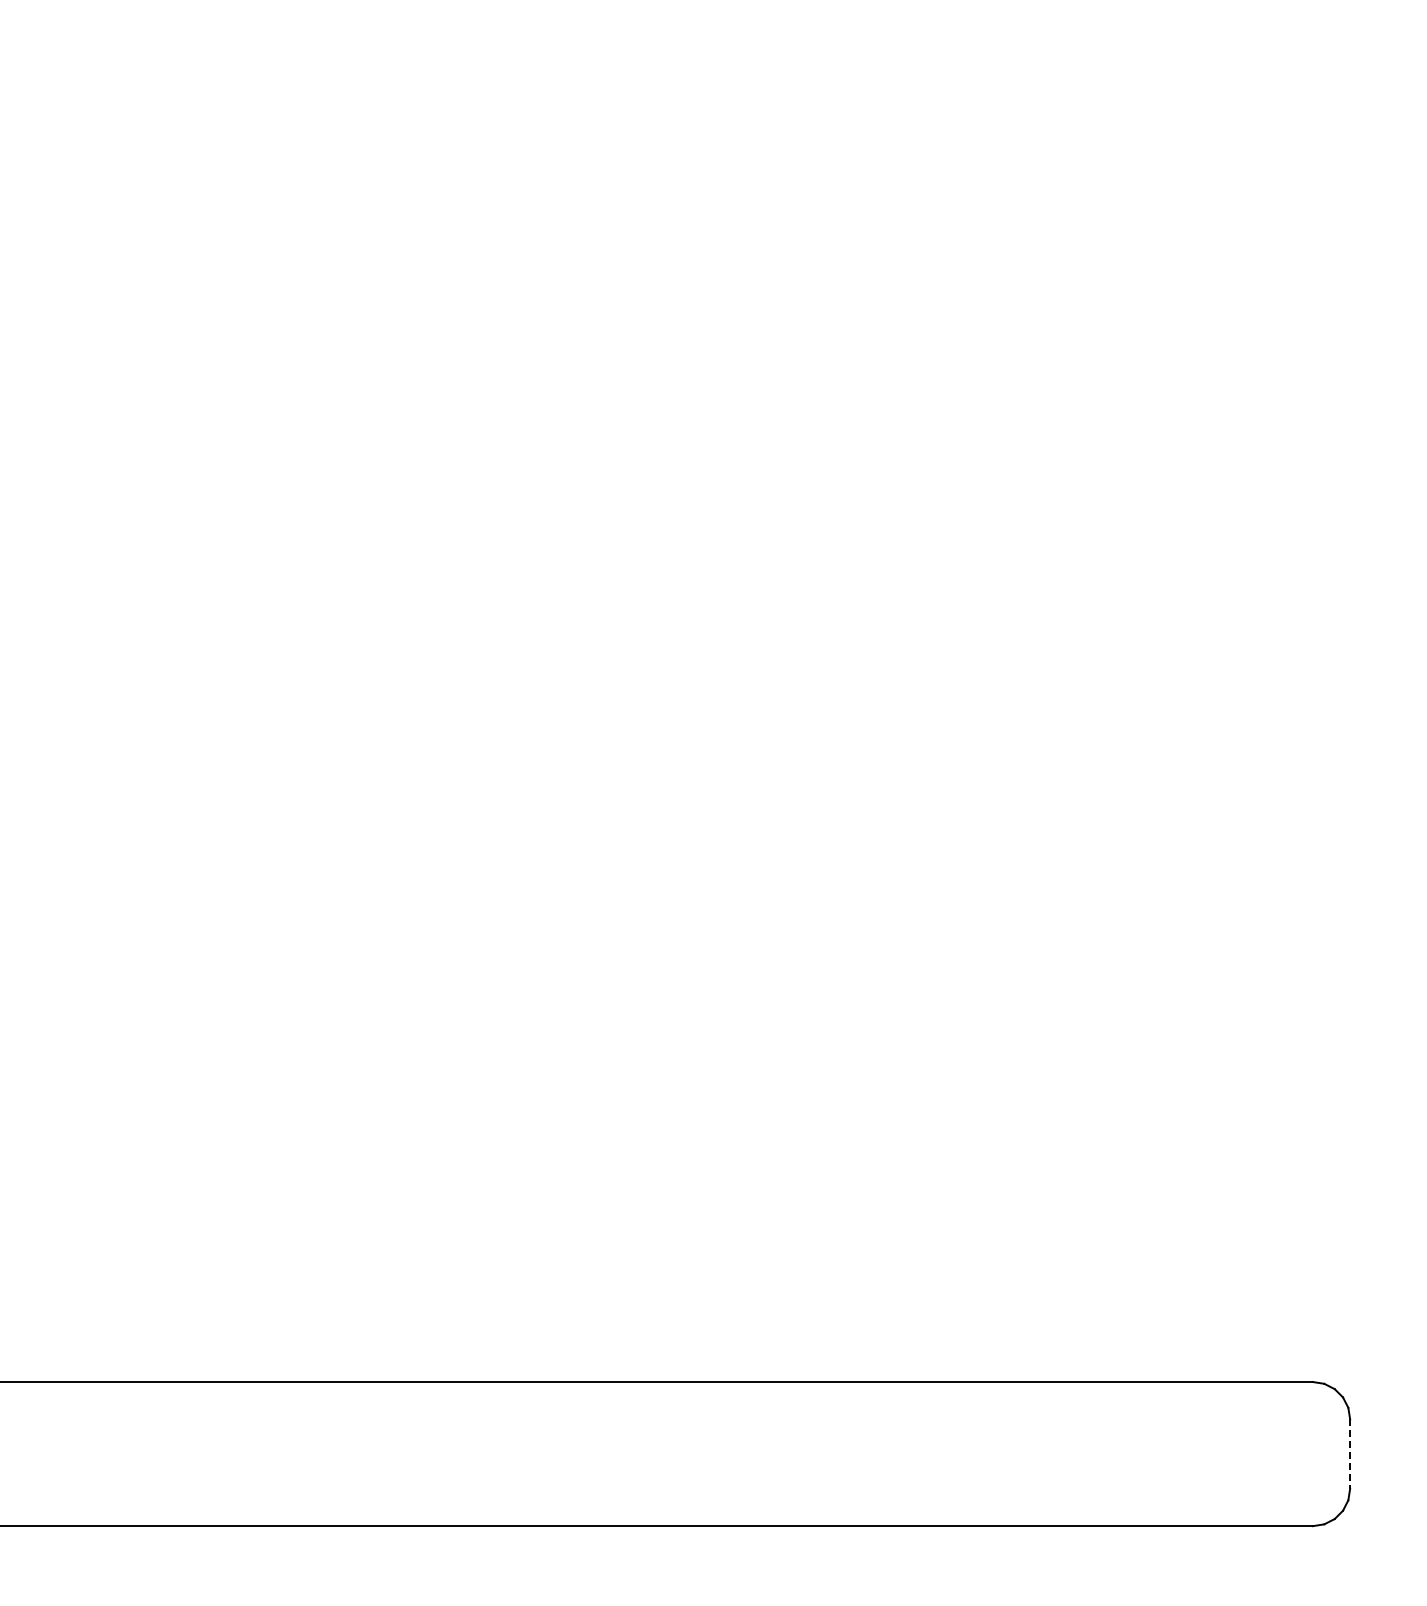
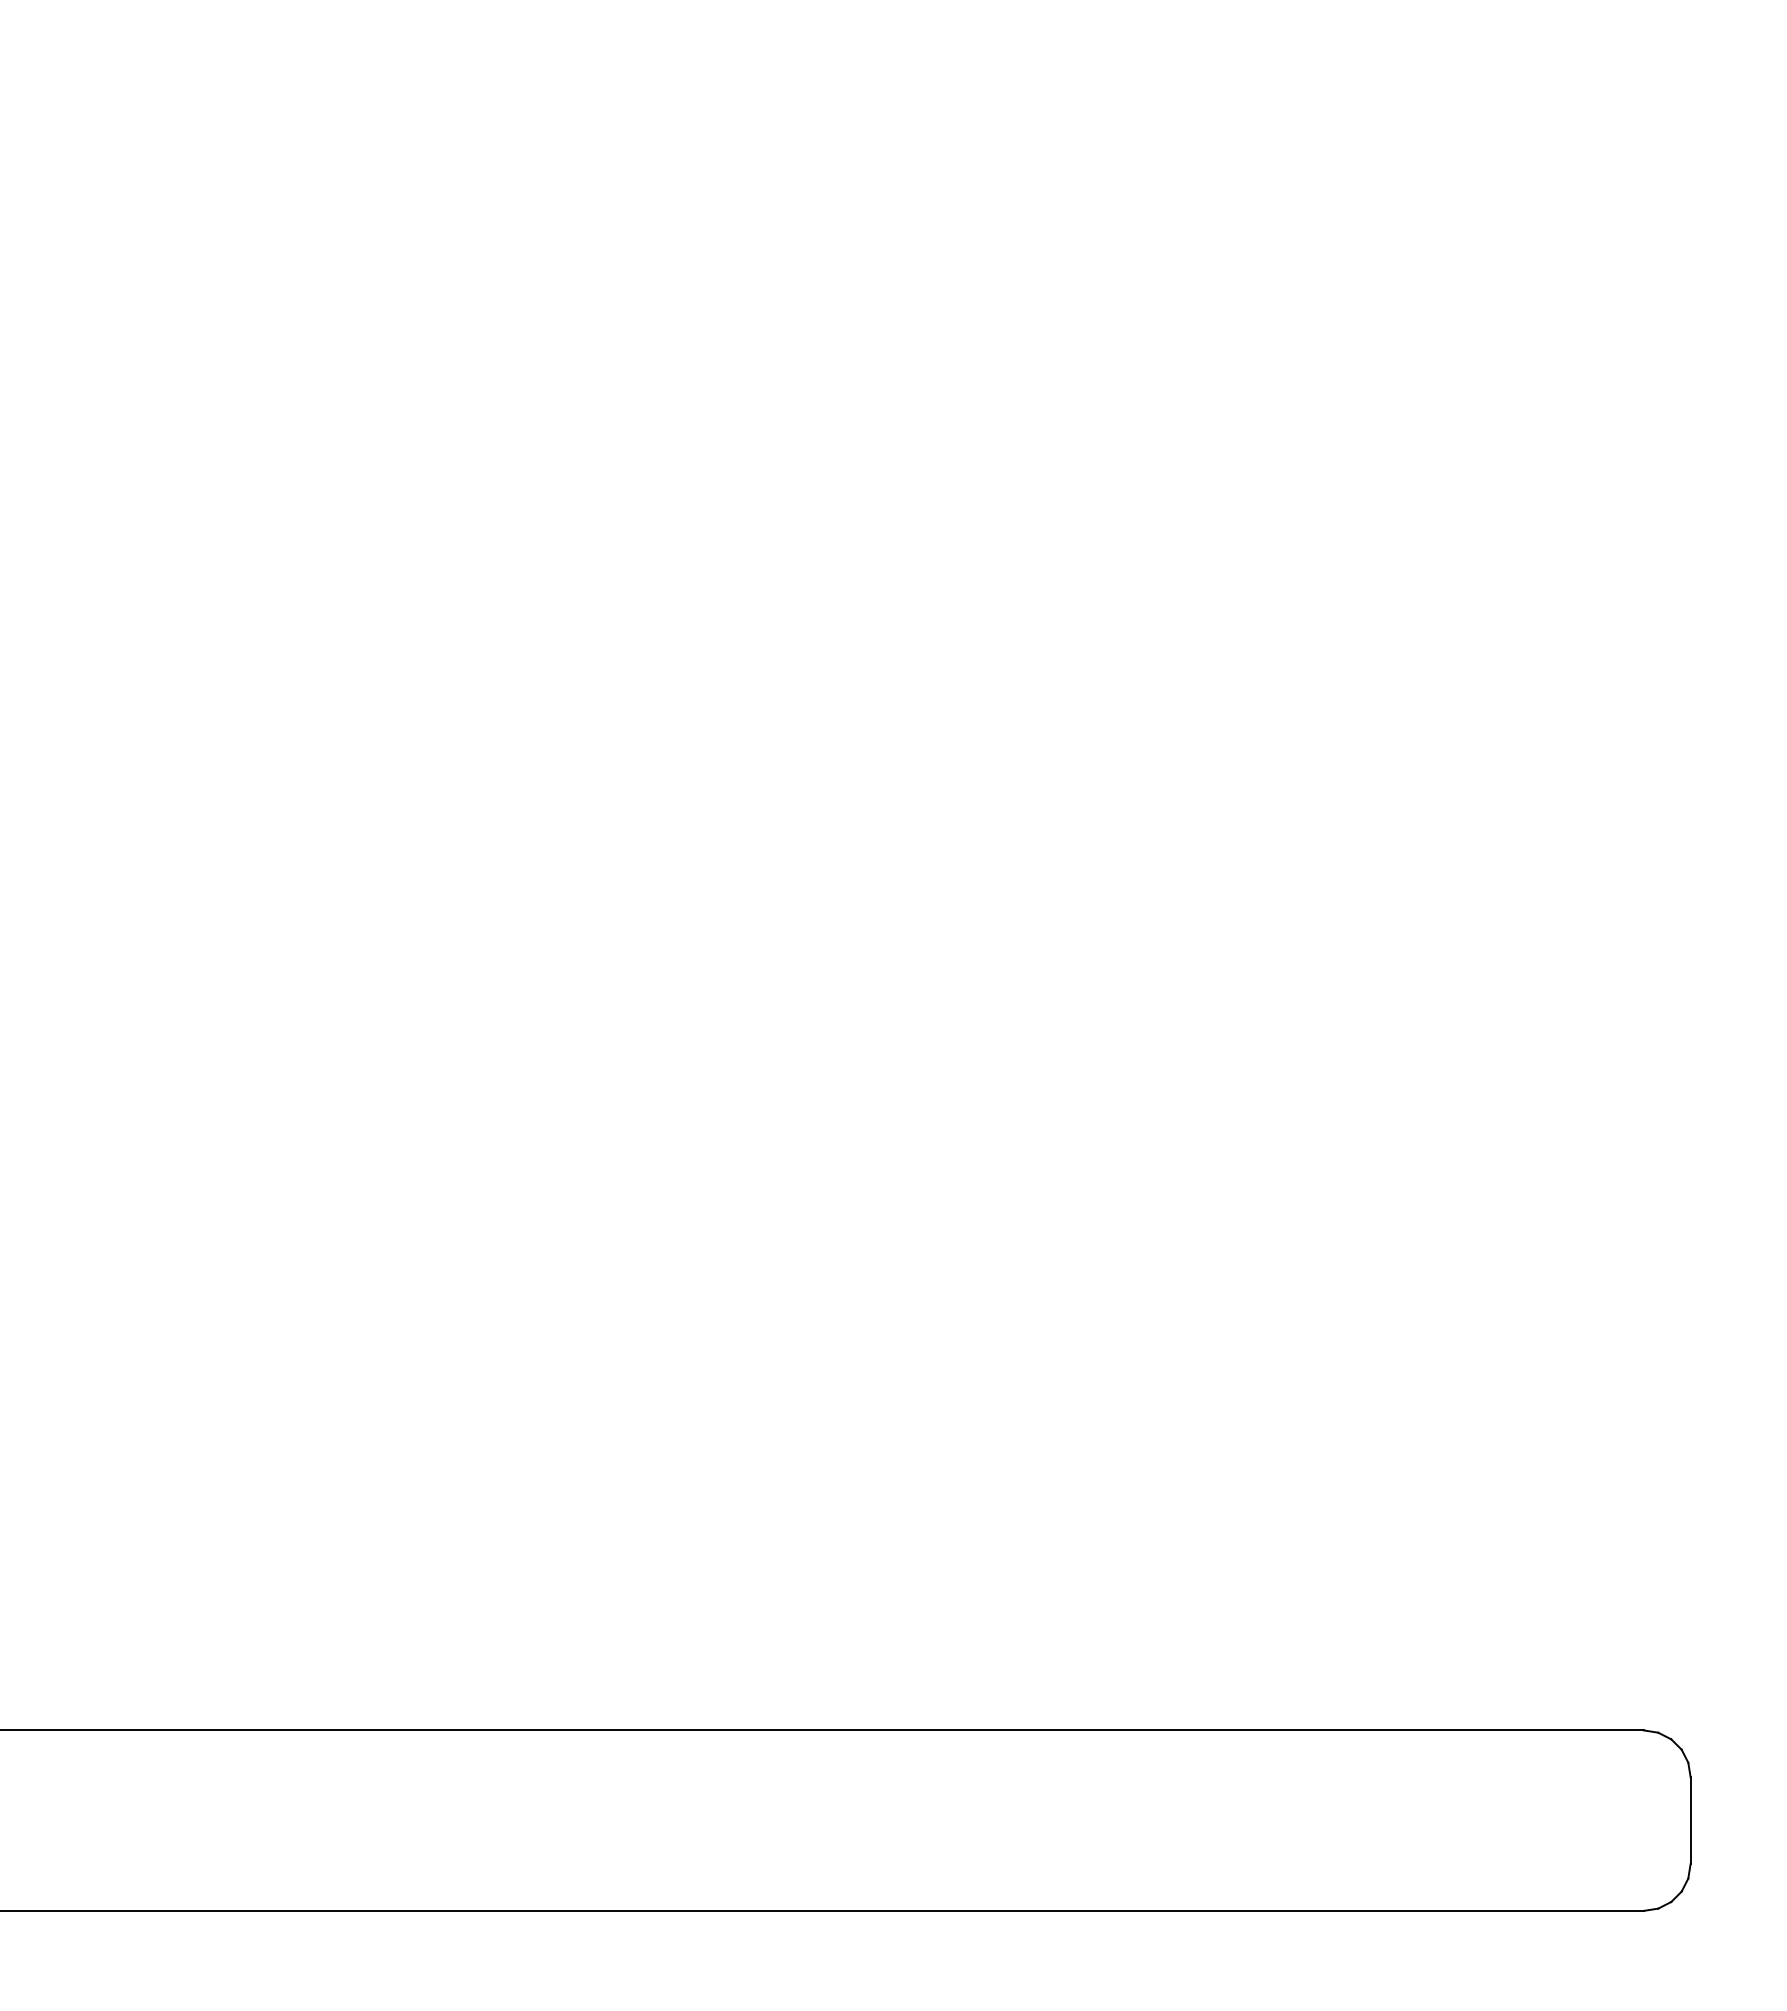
line: (1350, 1454) -> (1691, 1821), dashed -> solid

